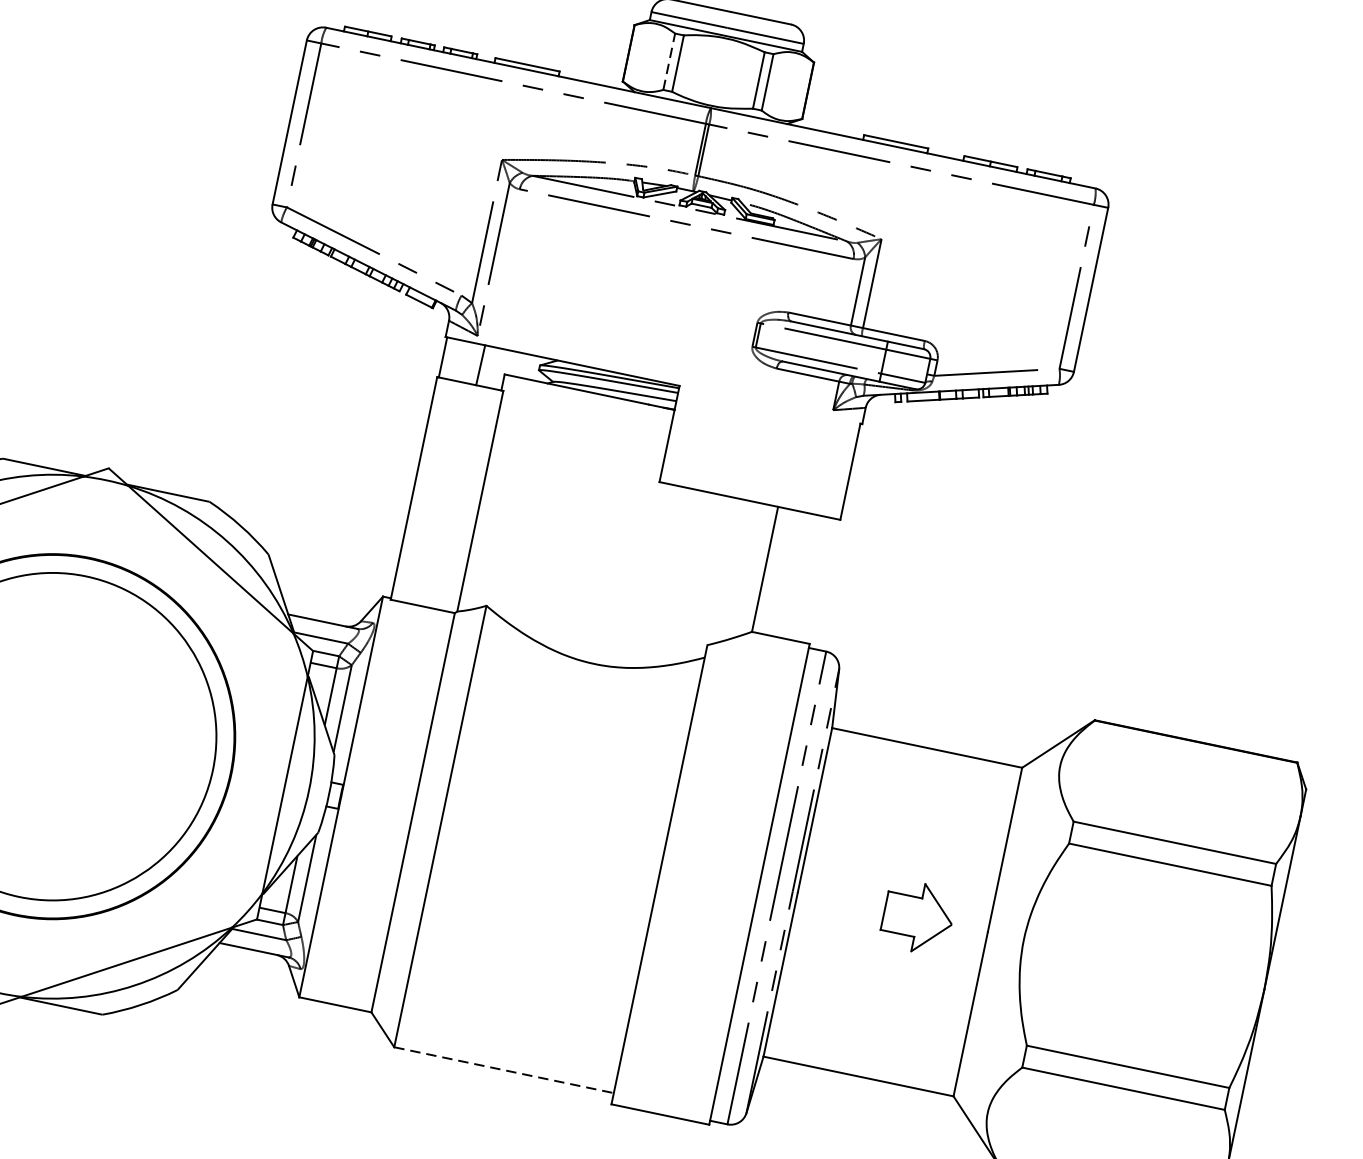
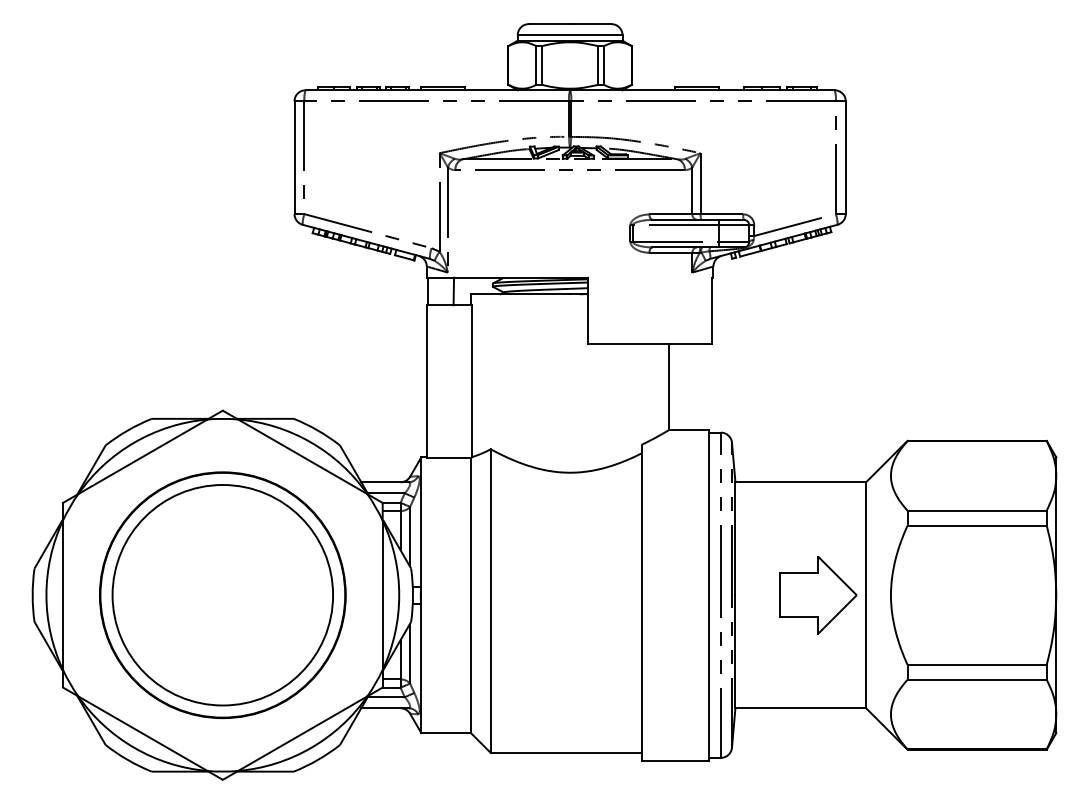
line: (669, 61) -> (536, 65), dashed -> solid
part: (918, 917) -> (818, 595), size x1.67
line: (504, 1069) -> (566, 752), dashed -> solid

